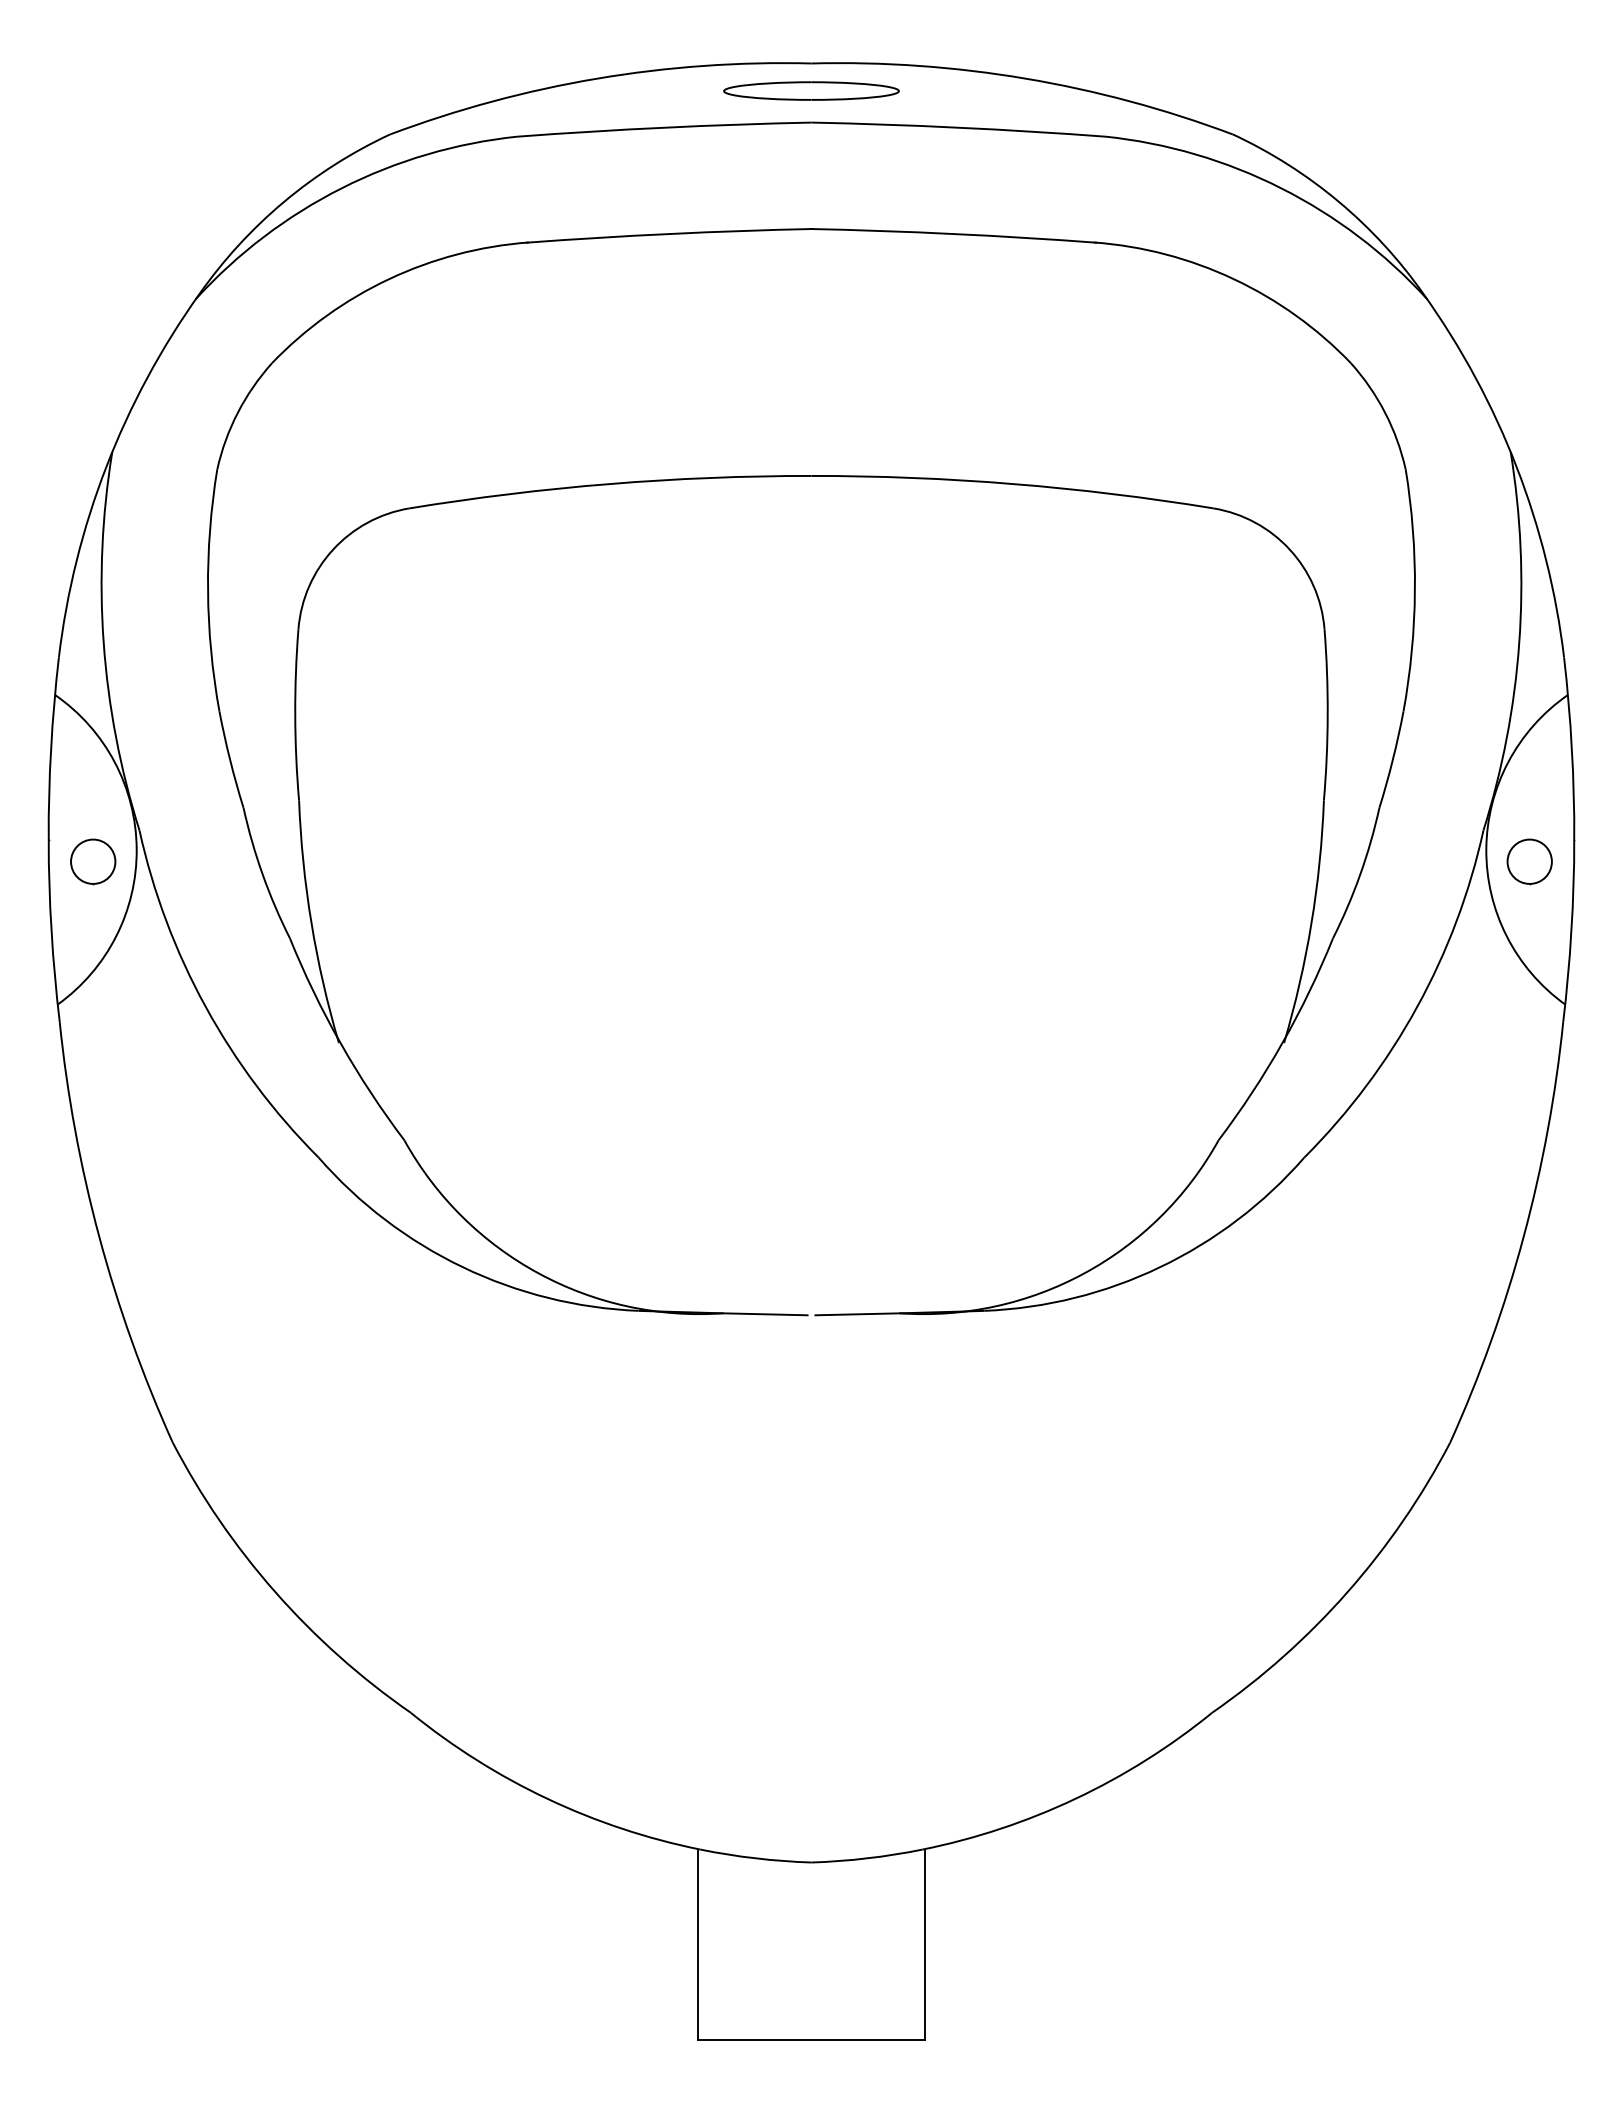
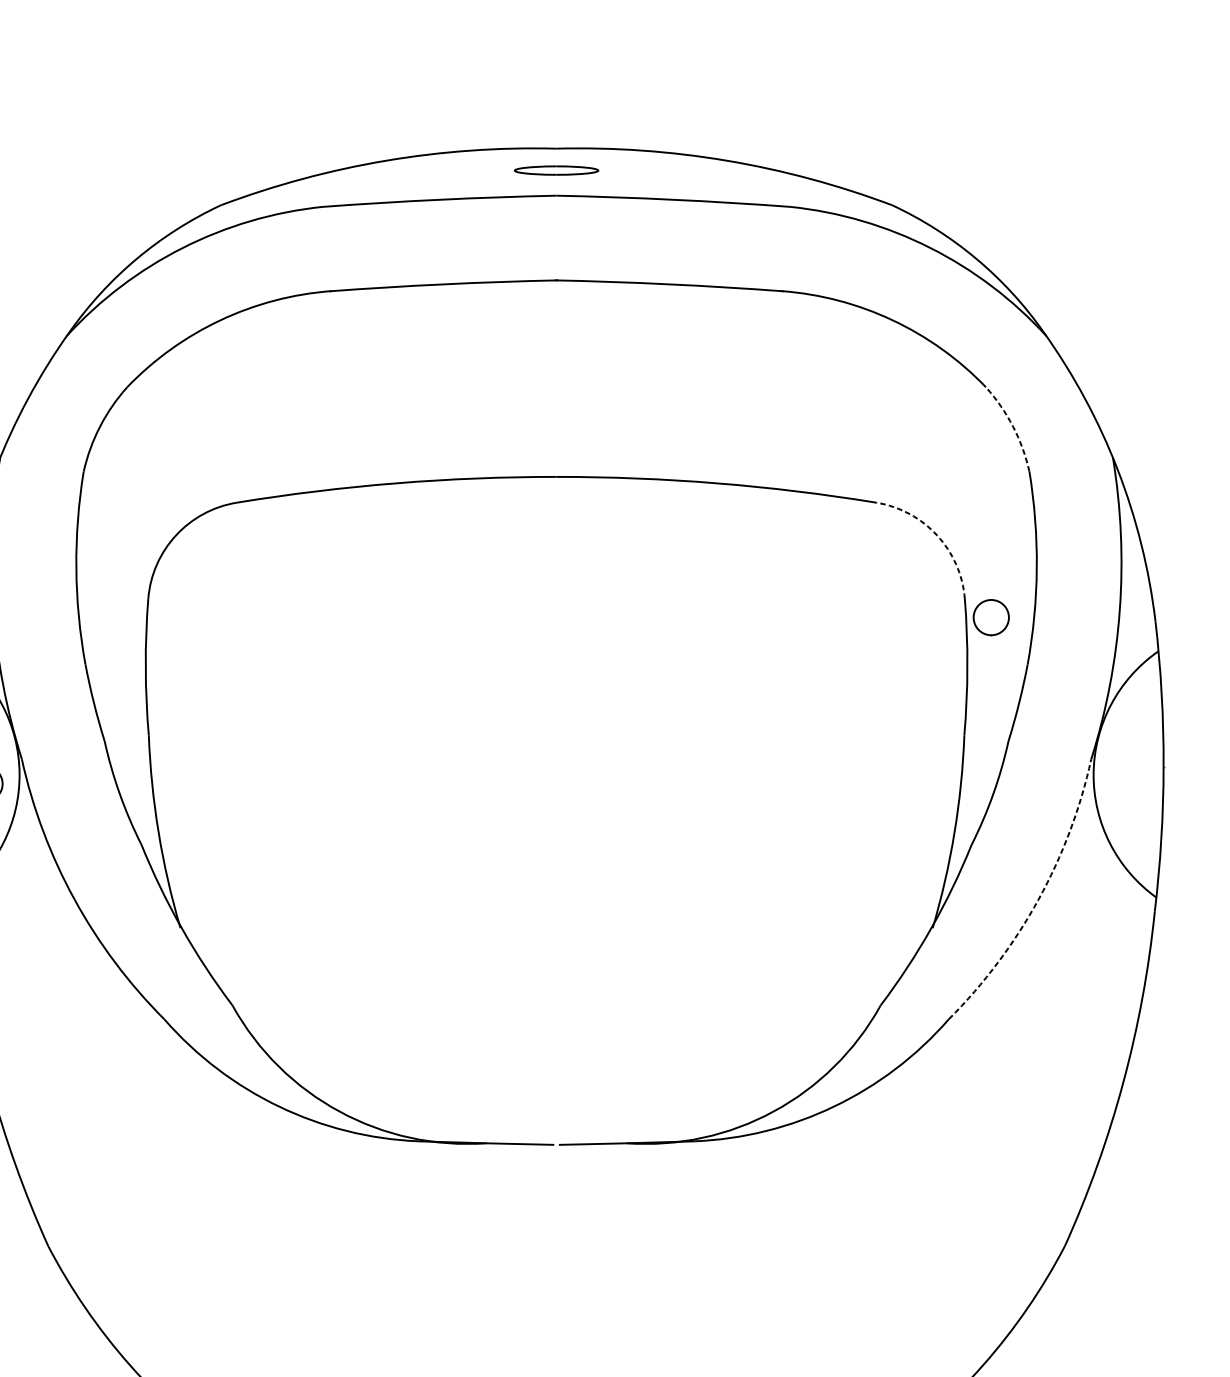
part: (811, 90) -> (556, 170), size x0.6
arc: (1385, 412) -> (1013, 426), solid -> dashed
arc: (1289, 549) -> (936, 535), solid -> dashed
part: (1529, 861) -> (991, 617), moved
arc: (1417, 1006) -> (1038, 899), solid -> dashed

